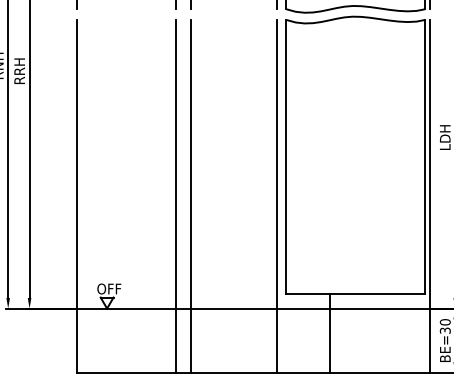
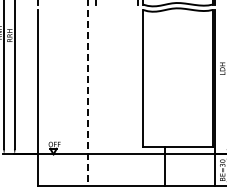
line: (190, 195) -> (95, 97), removed
line: (277, 195) -> (138, 97), removed
line: (176, 197) -> (88, 98), solid -> dashed

